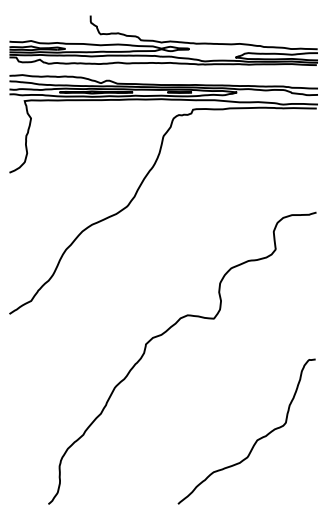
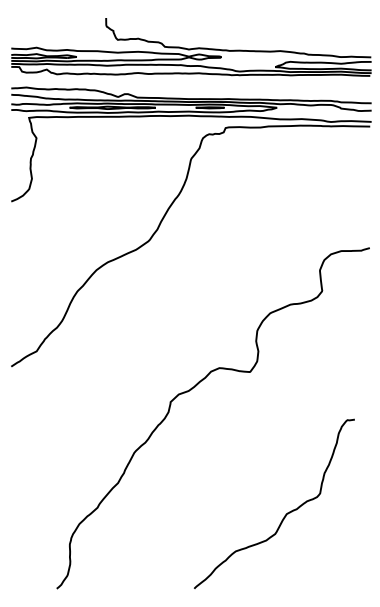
curve: (256, 440) -> (285, 514), moved

